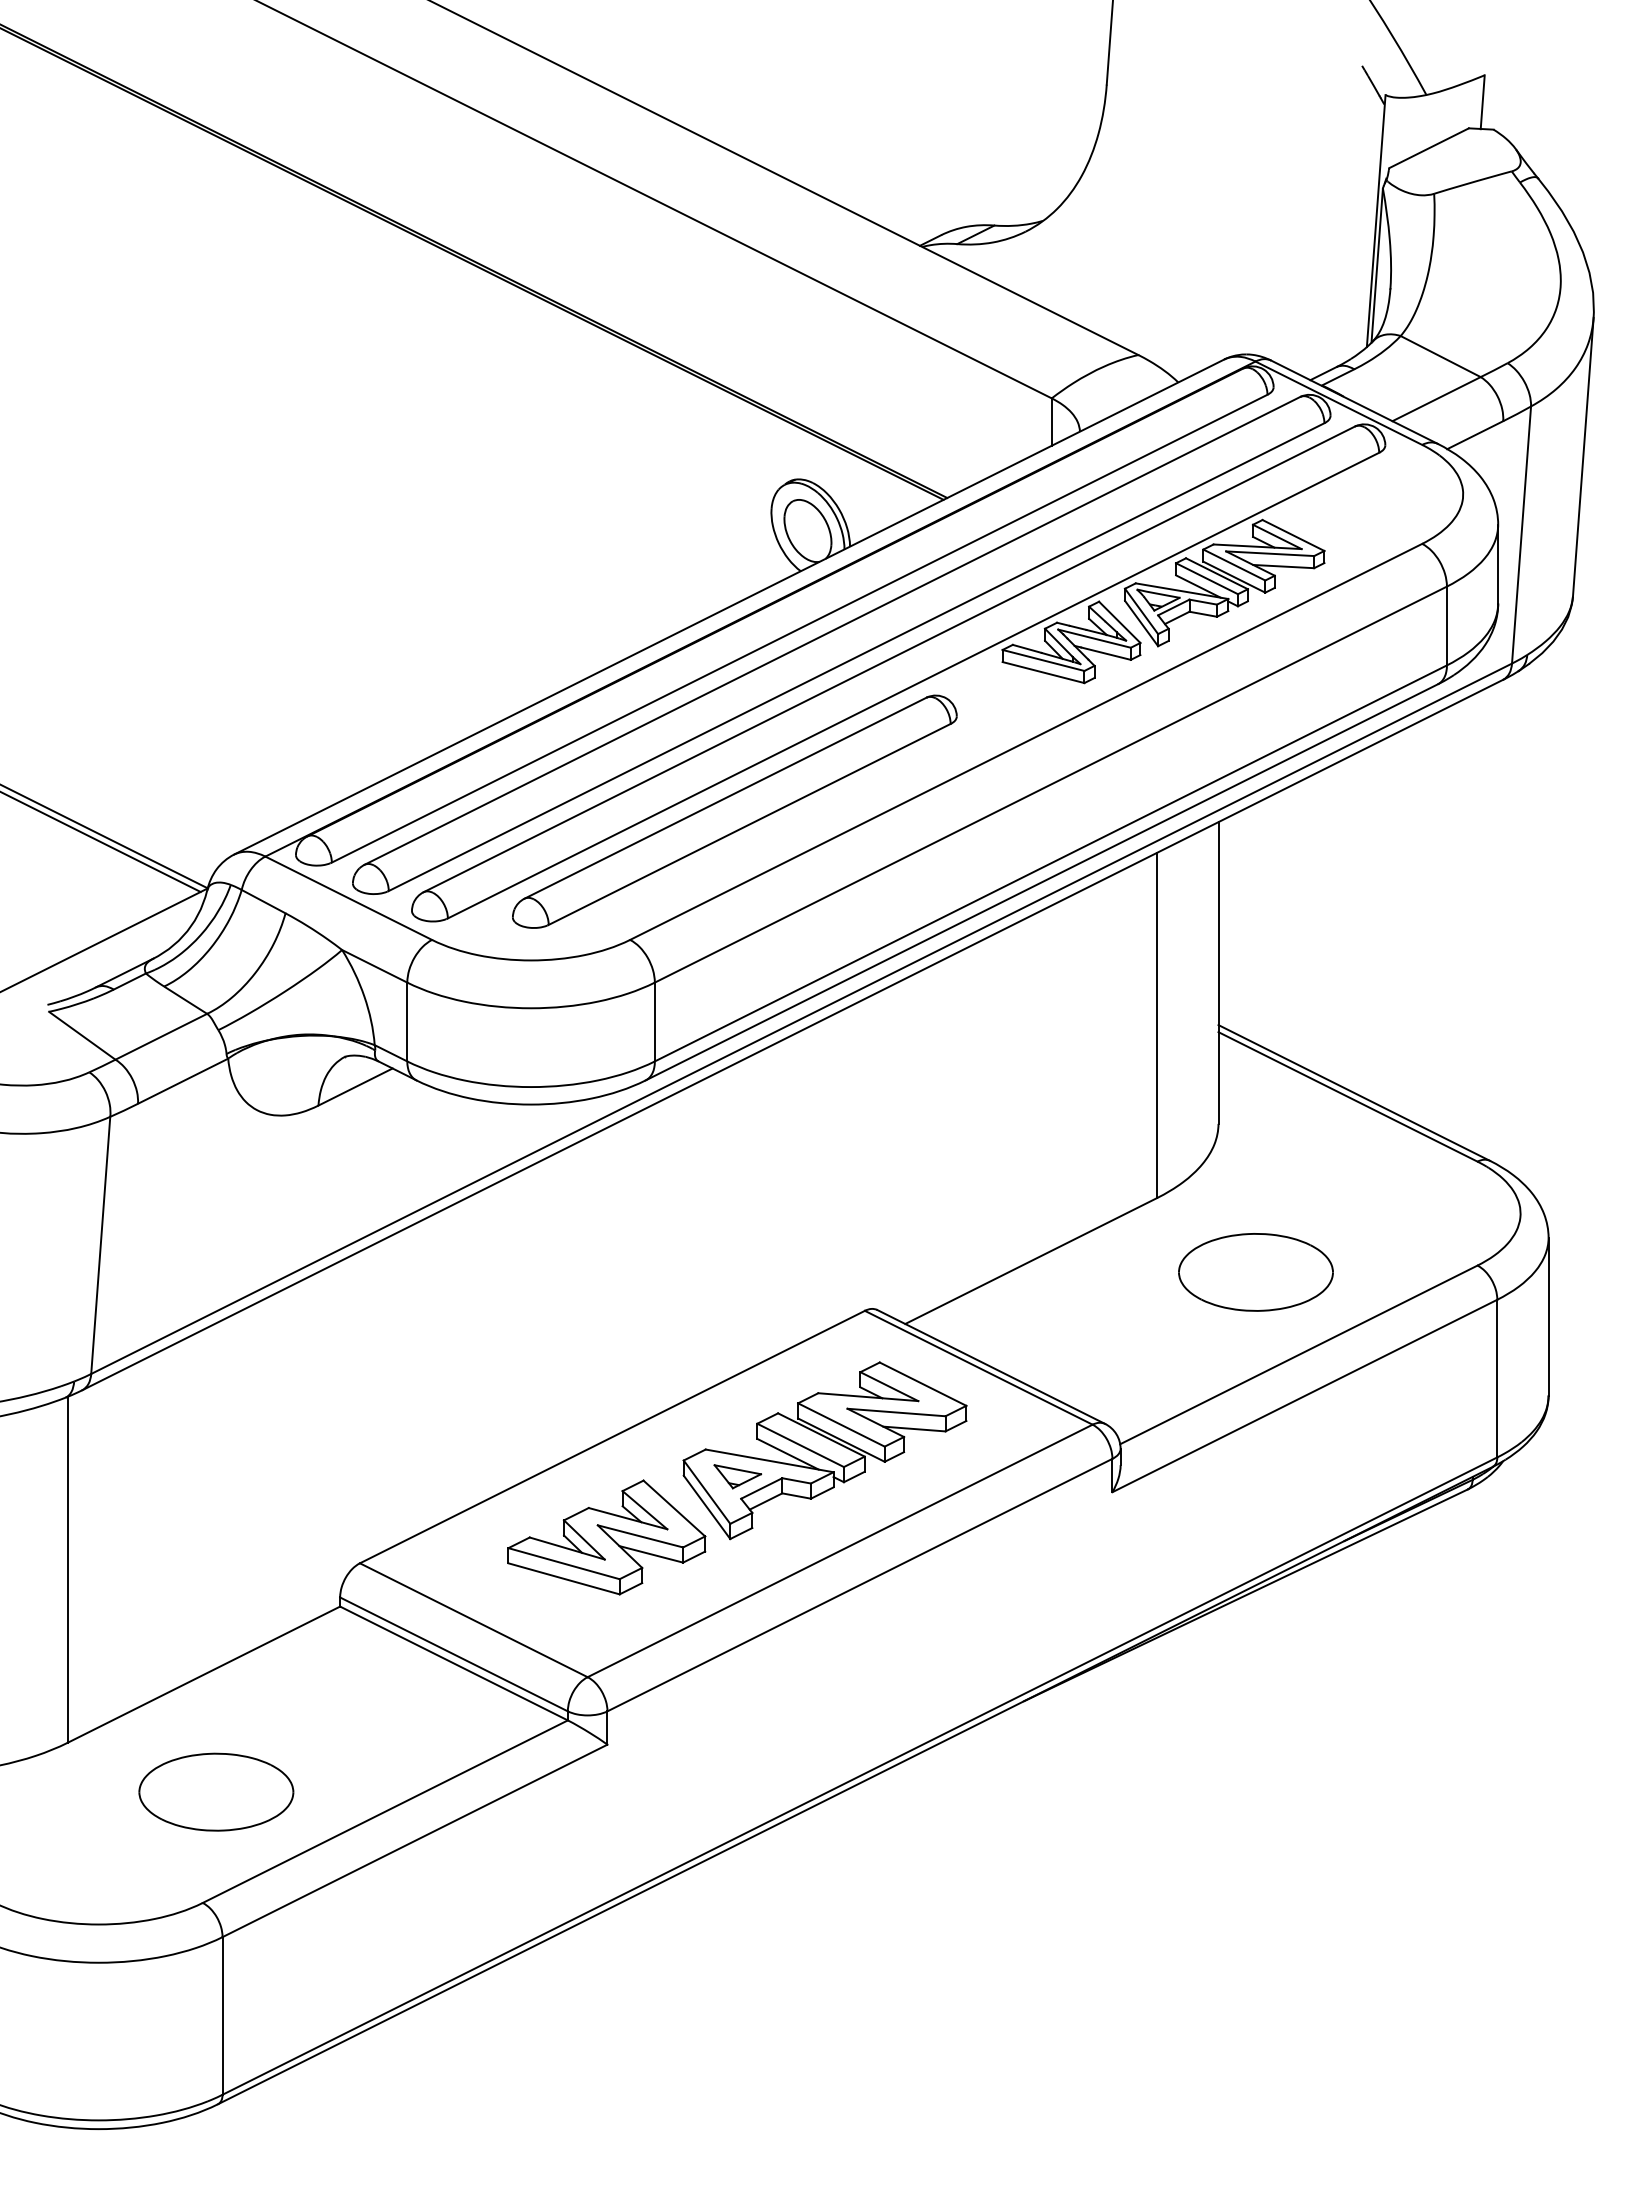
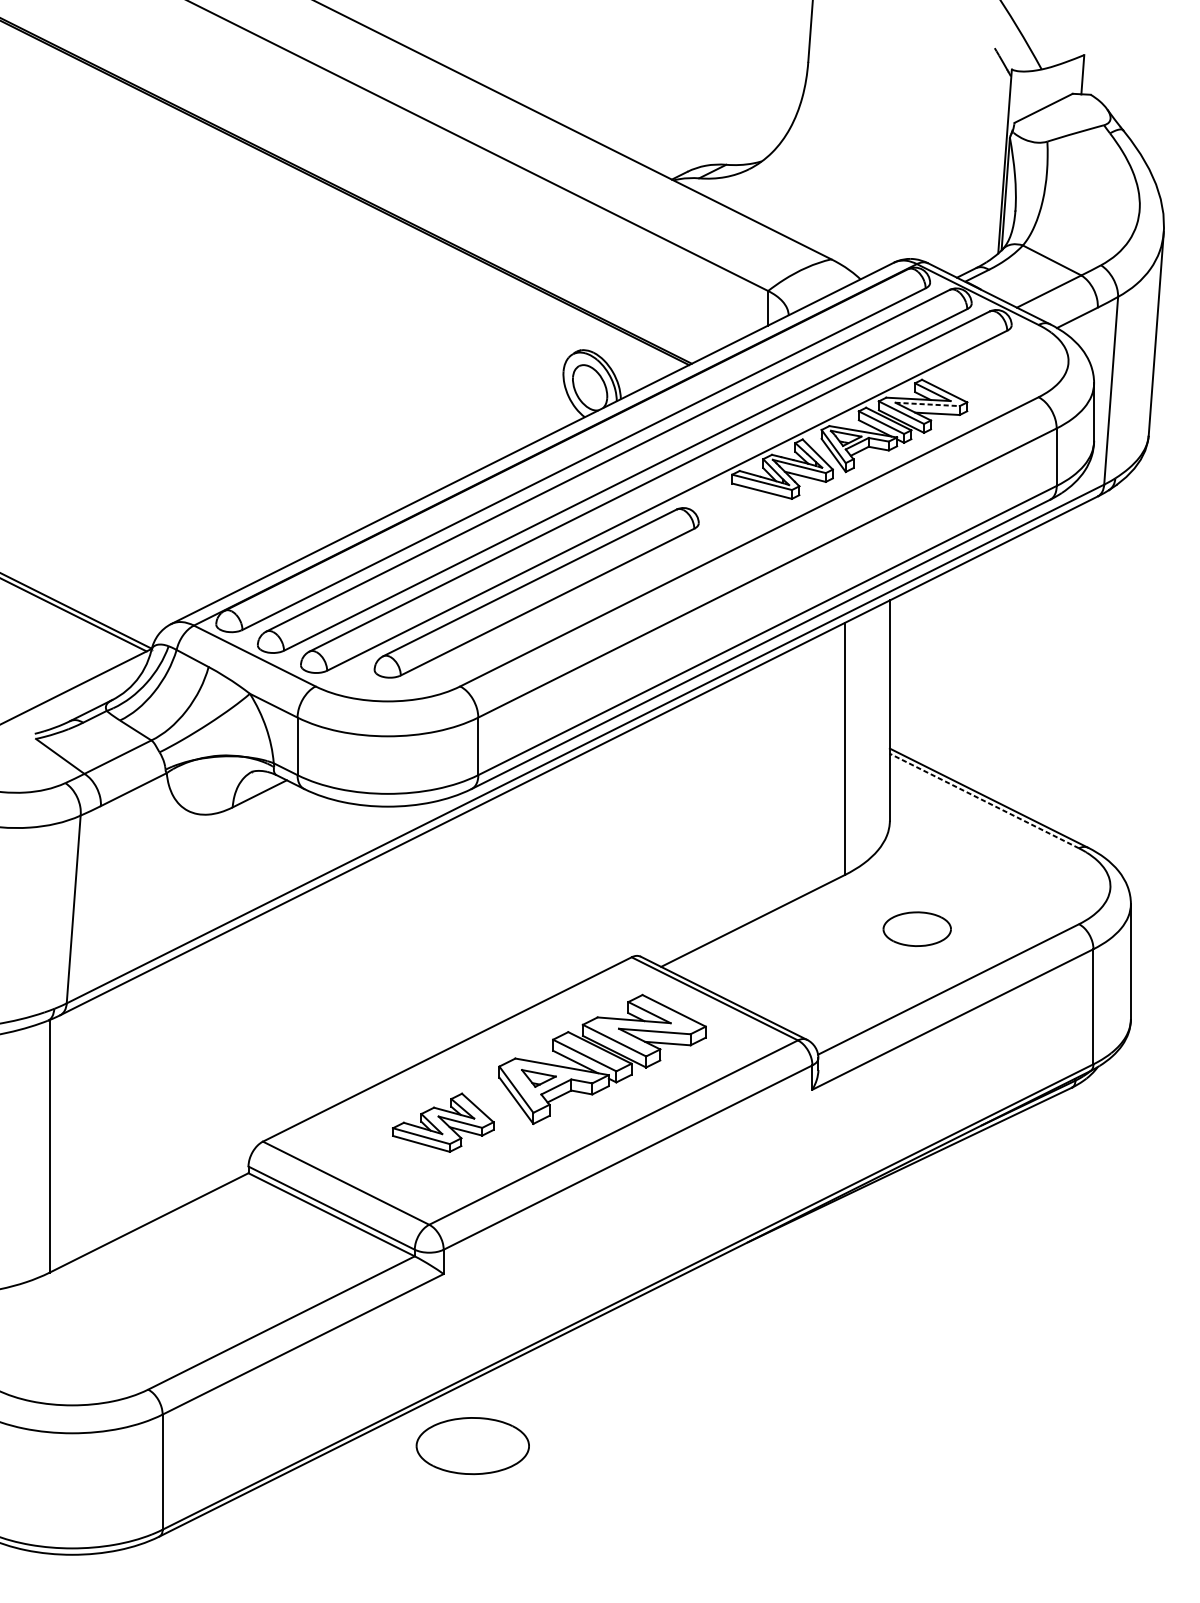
line: (1270, 553) -> (927, 404), solid -> dashed
line: (1348, 1096) -> (984, 800), solid -> dashed
part: (1255, 1272) -> (916, 929), size x0.6
part: (606, 1537) -> (443, 1122), size x0.7
part: (216, 1791) -> (472, 1445), moved

